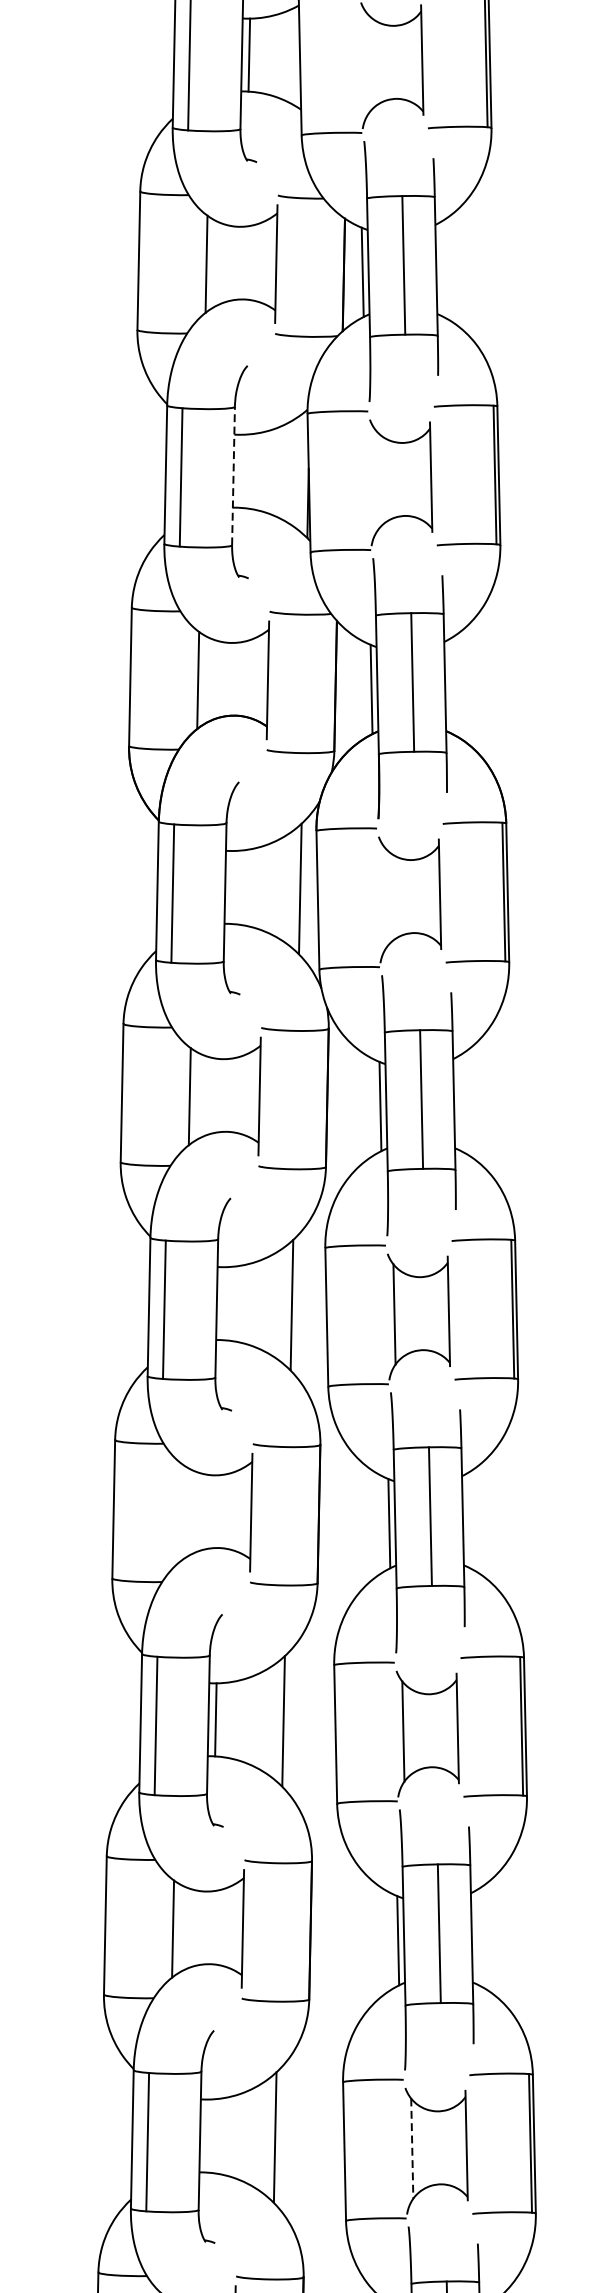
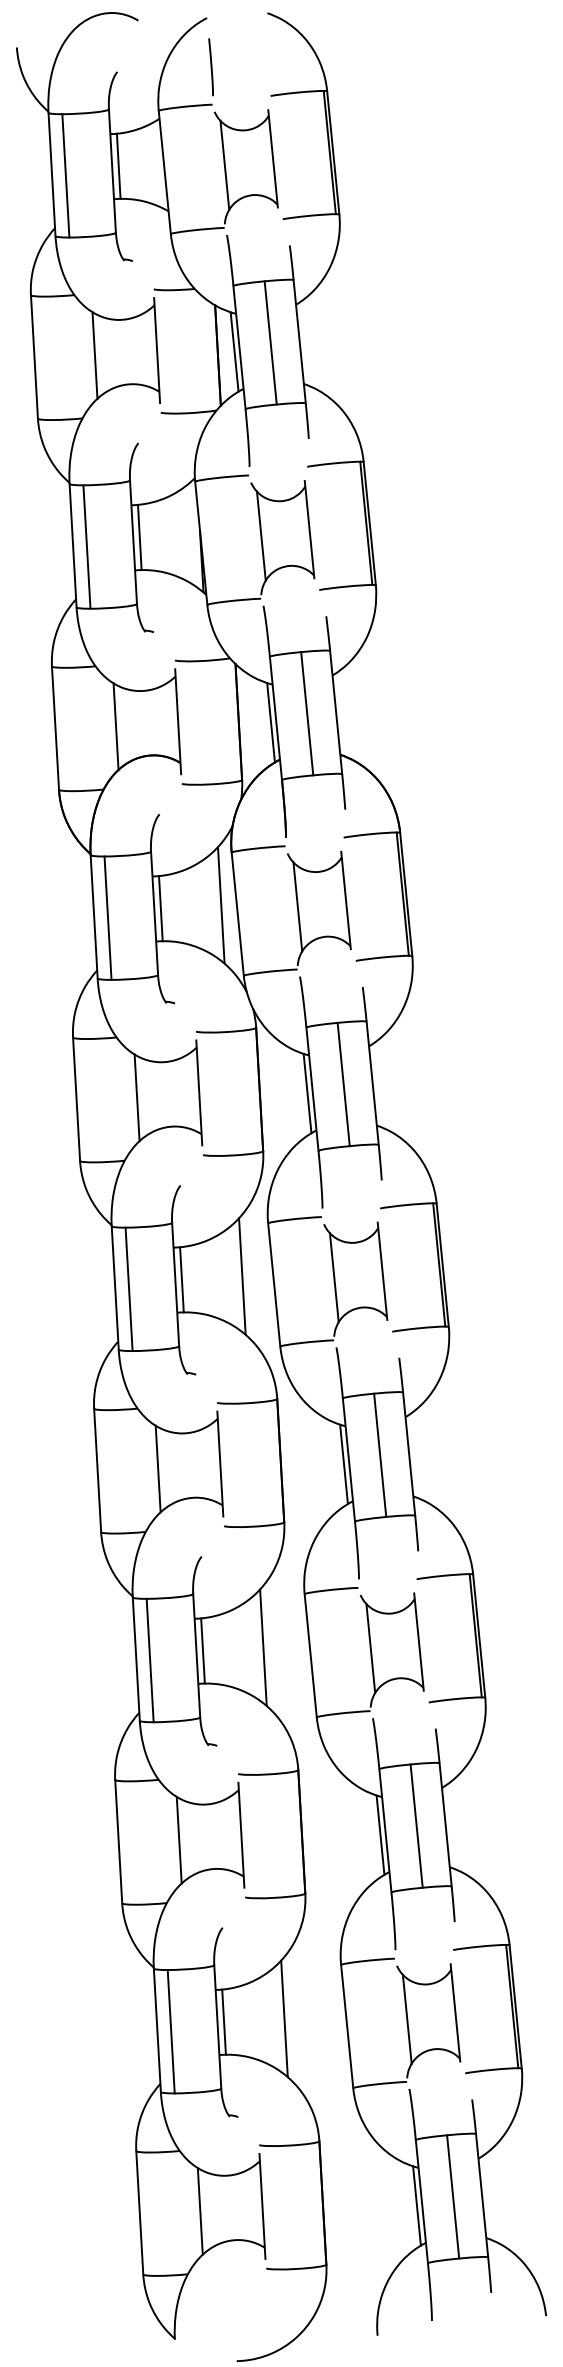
line: (367, 62) -> (224, 164), added
line: (240, 471) -> (139, 537), added
line: (233, 476) -> (133, 542), dashed -> solid
line: (375, 479) -> (260, 535), added
line: (232, 887) -> (160, 908), added
line: (385, 896) -> (297, 906), added
line: (223, 1303) -> (181, 1279), added
line: (180, 1512) -> (157, 1468), added
line: (206, 2135) -> (223, 2021), added
line: (412, 2148) -> (407, 2019), dashed -> solid

